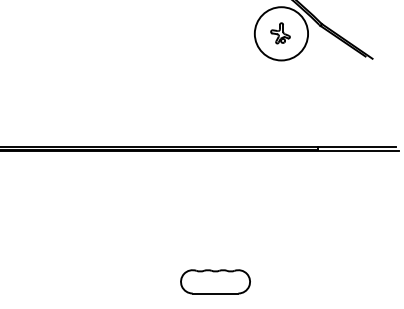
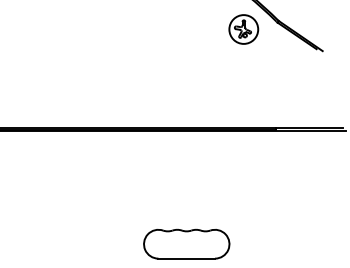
circle: (281, 33) -> (243, 29), size x0.62
part: (215, 281) -> (186, 243), size x1.43

